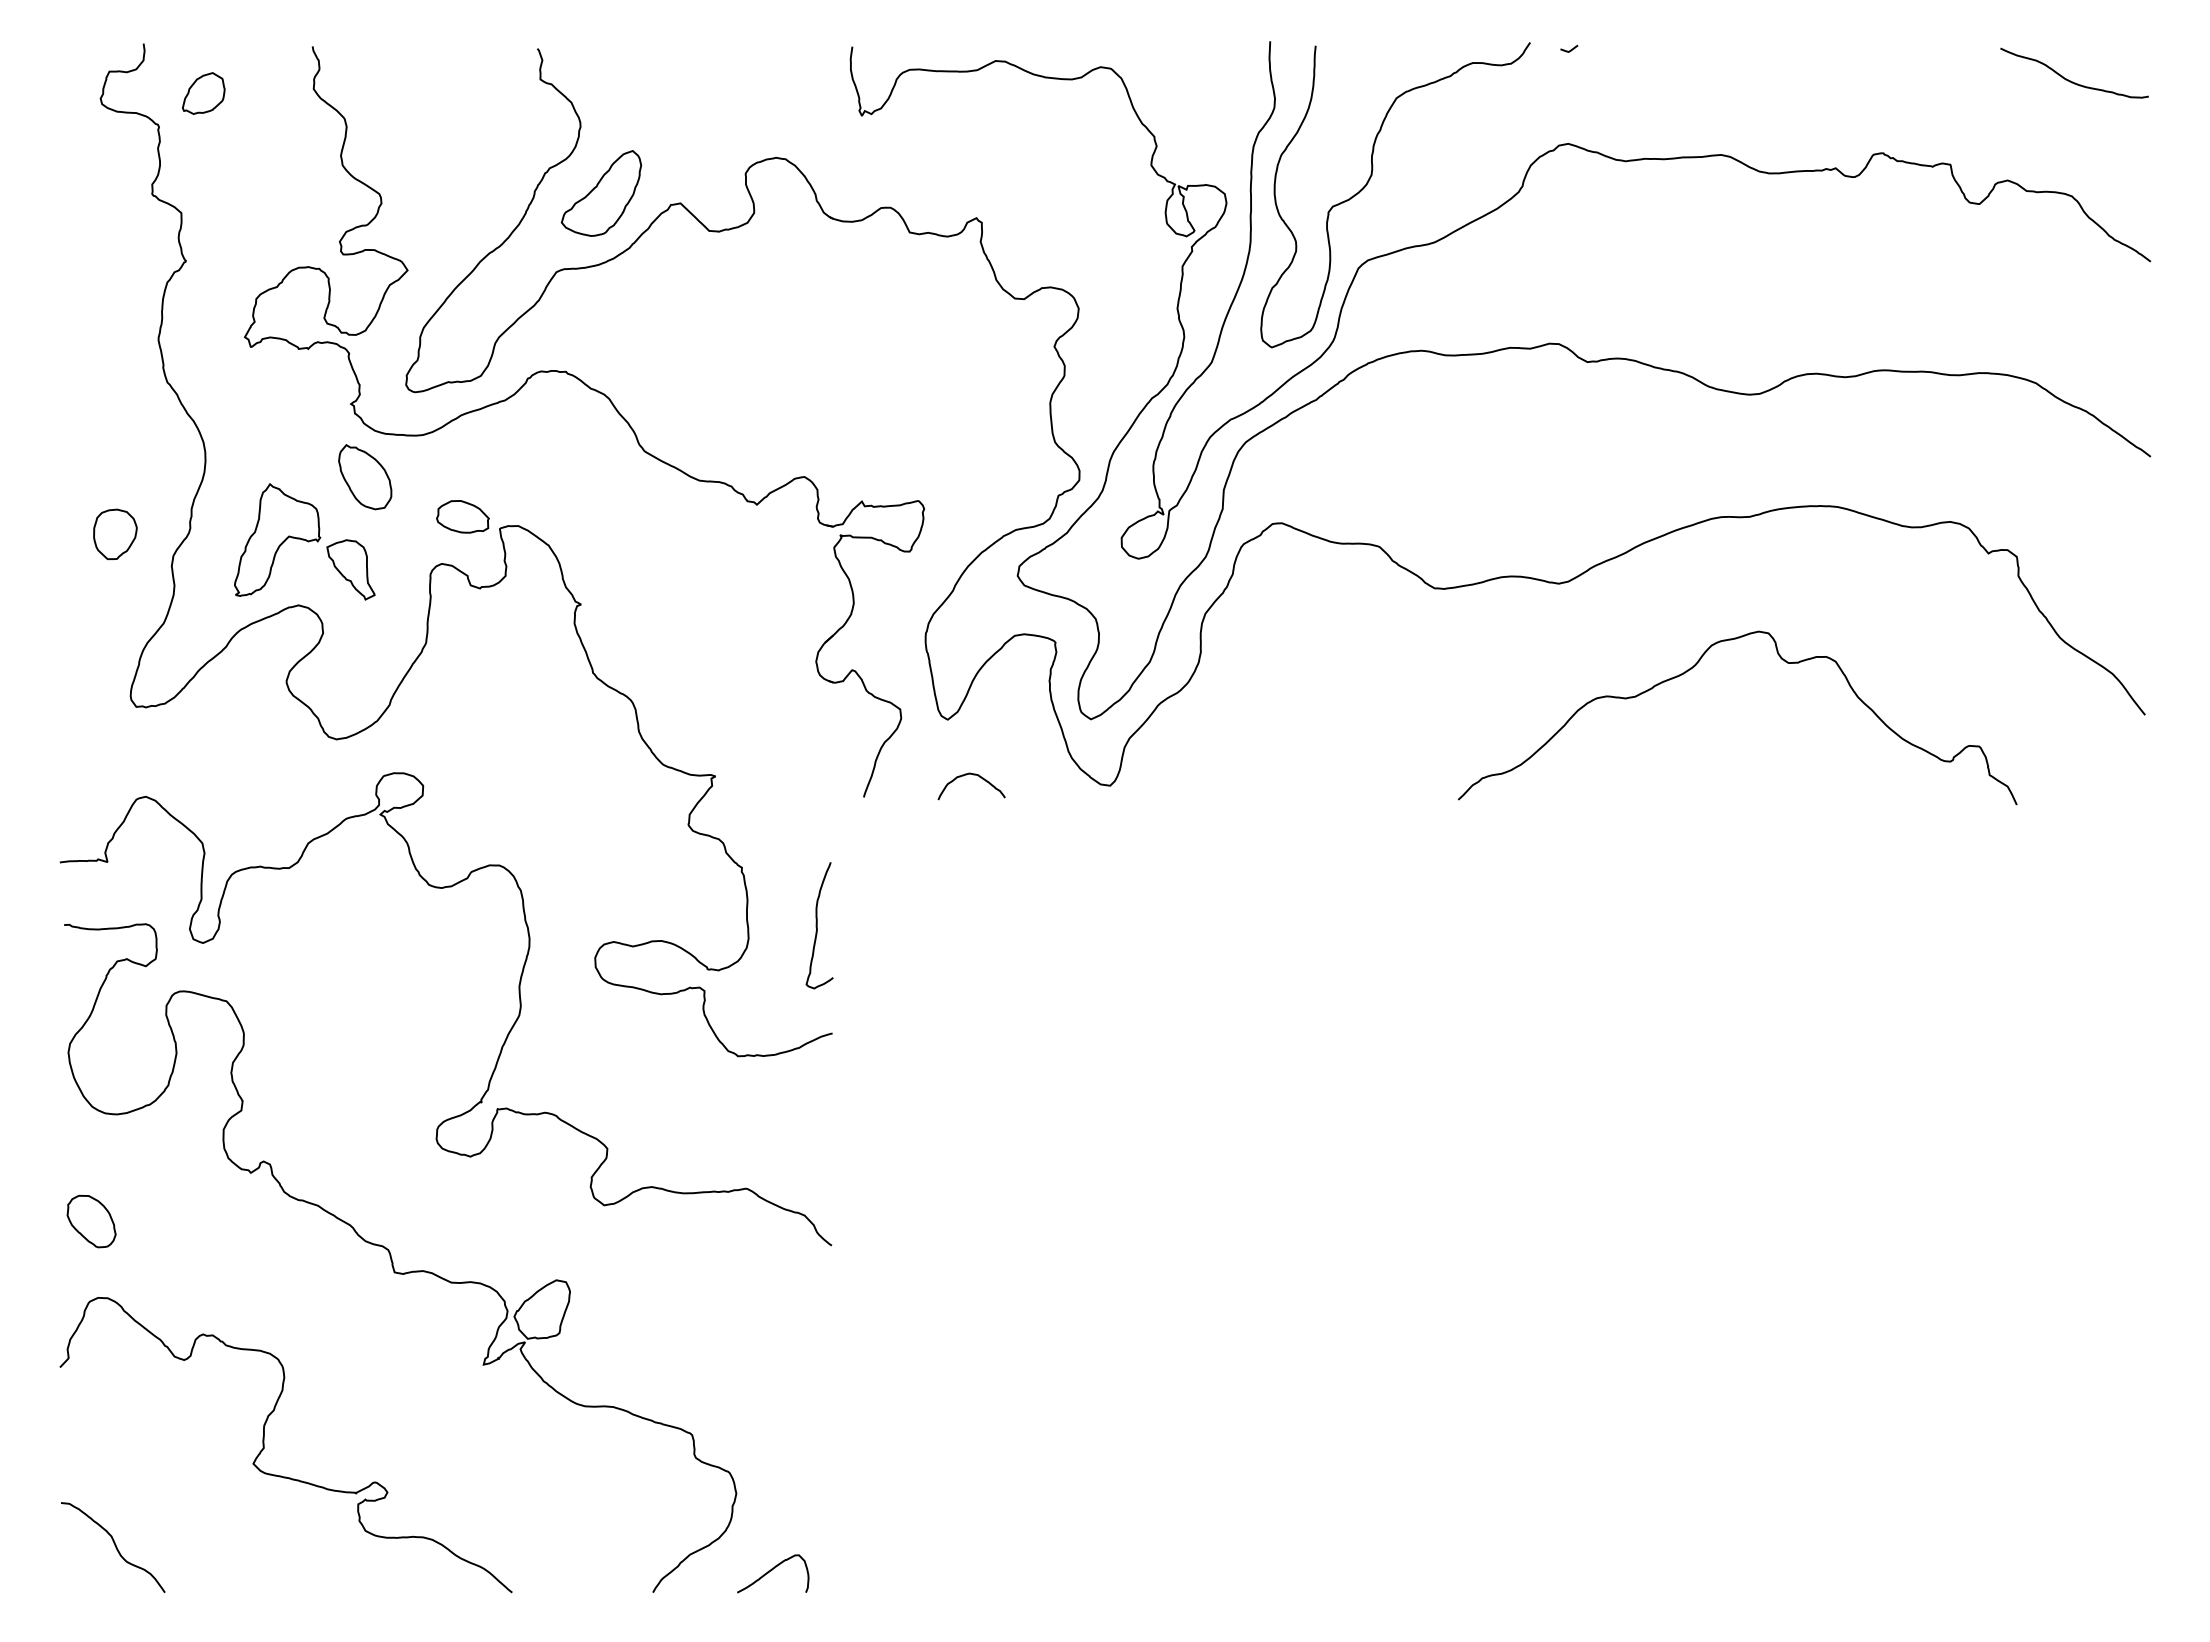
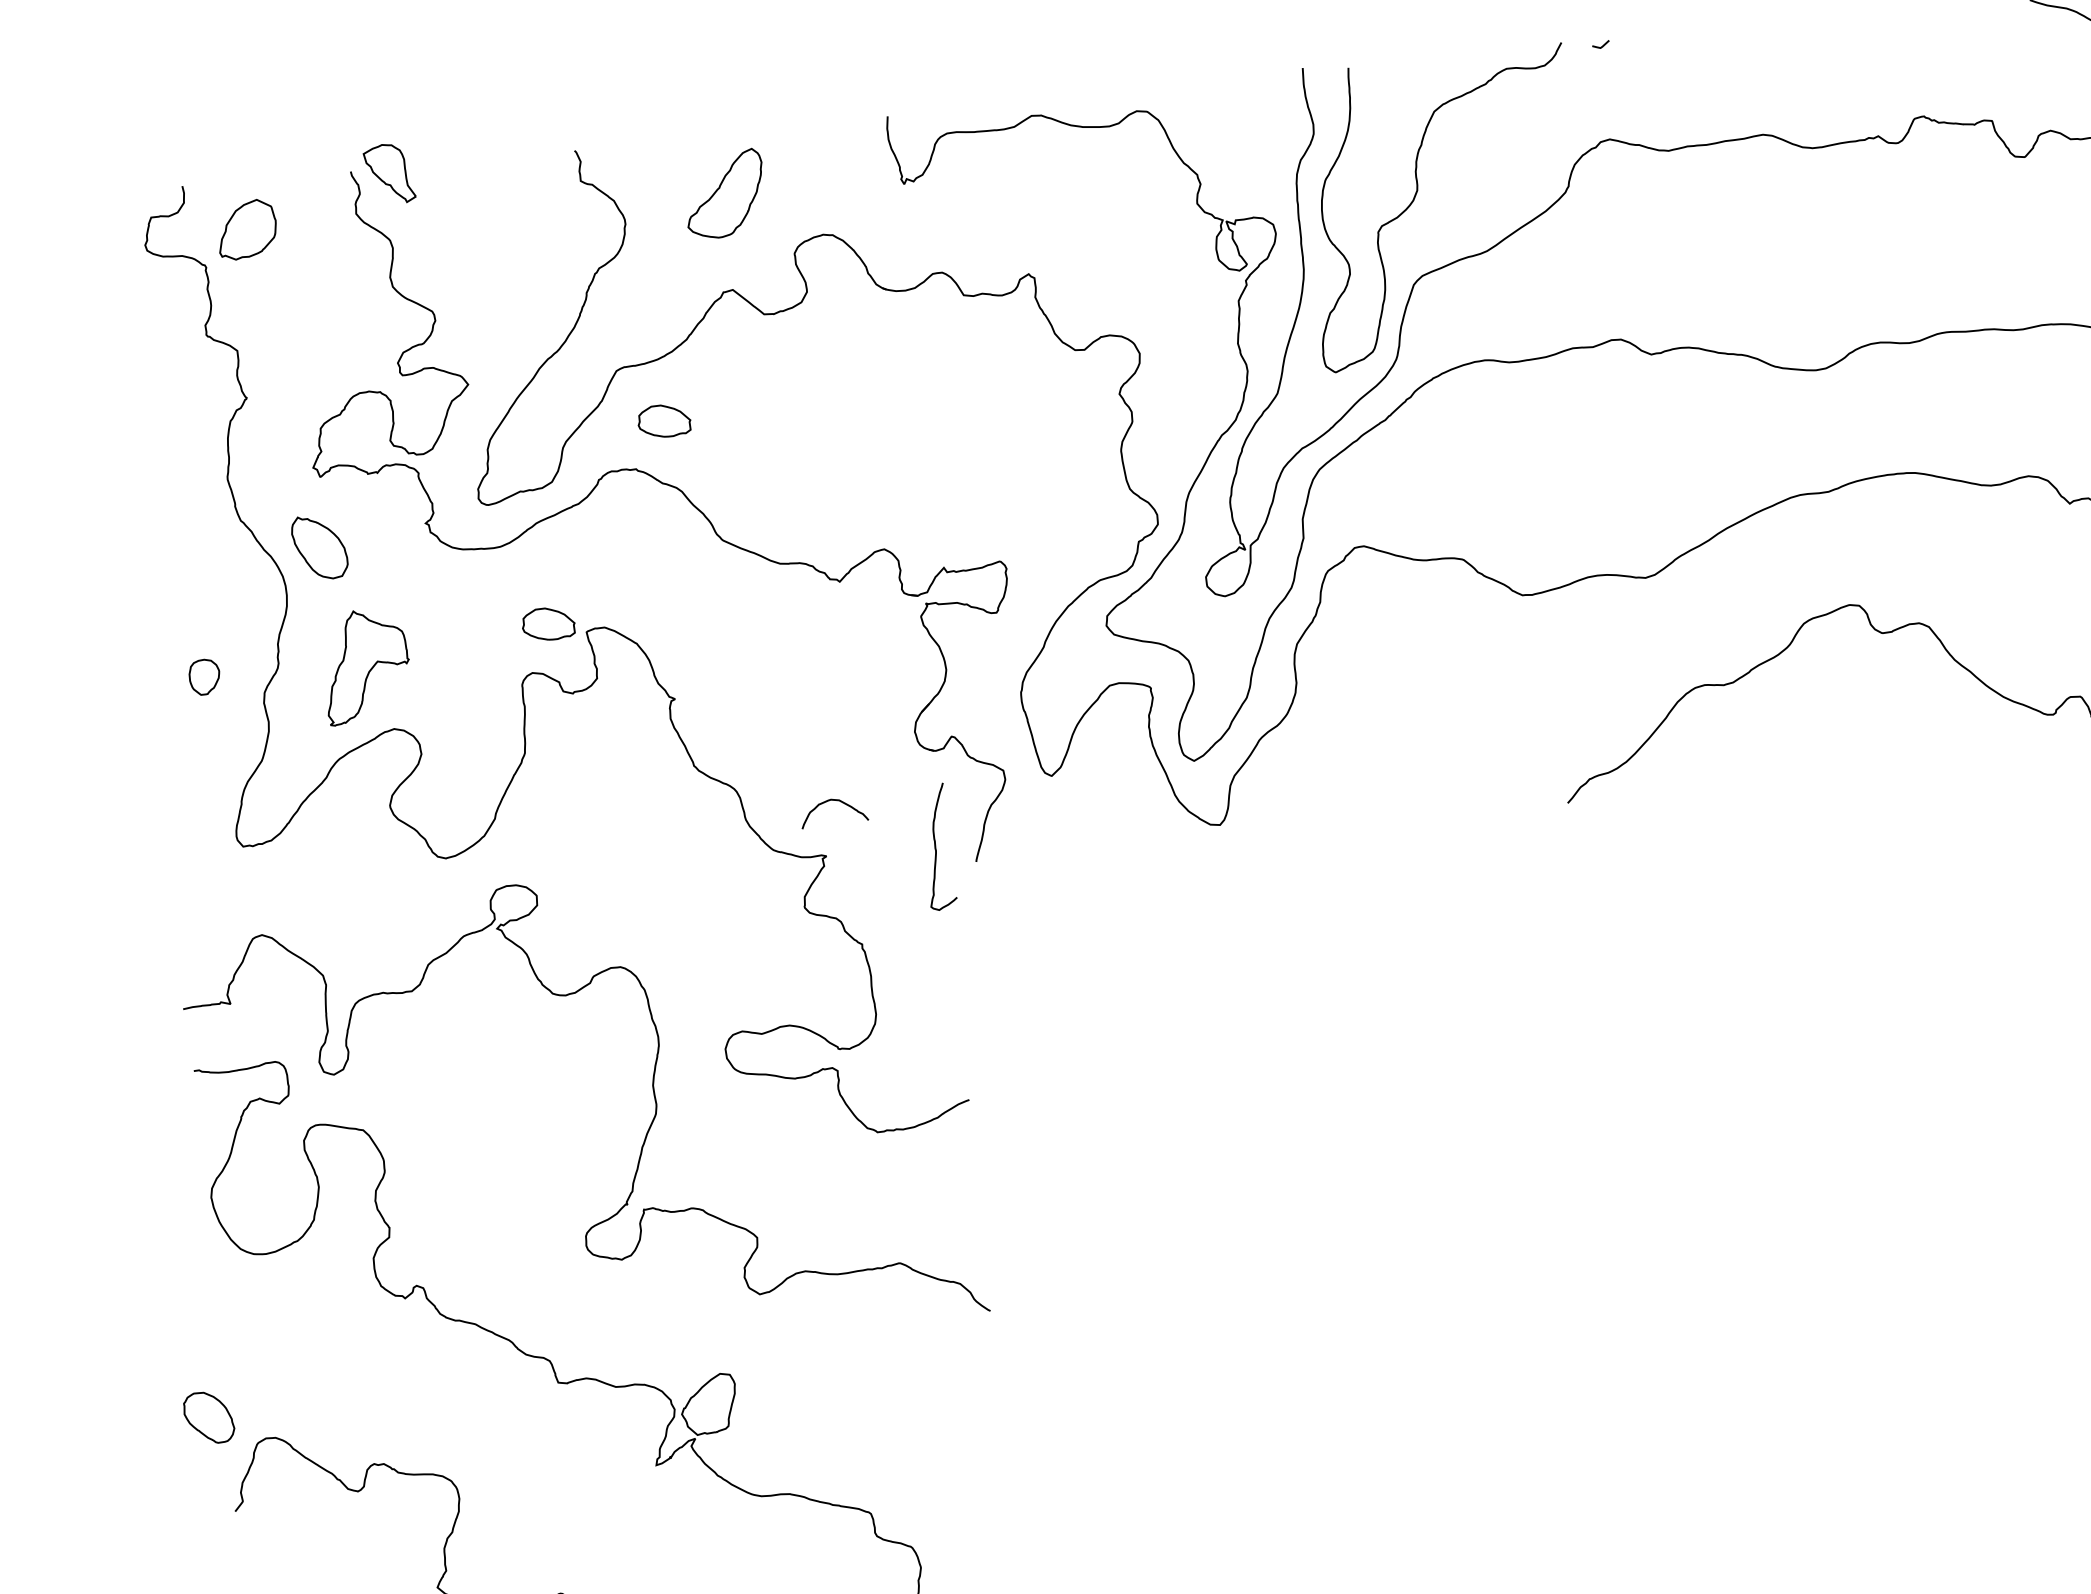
part: (203, 93) -> (247, 229), size x1.4
part: (601, 193) -> (724, 194), moved
part: (598, 326) -> (663, 420), added
part: (365, 477) -> (320, 547), moved
part: (115, 533) -> (204, 676), size x0.7
part: (350, 569) -> (389, 173), moved
curve: (973, 775) -> (834, 801), moved
curve: (817, 925) -> (936, 847), moved
part: (91, 1221) -> (208, 1417), moved

